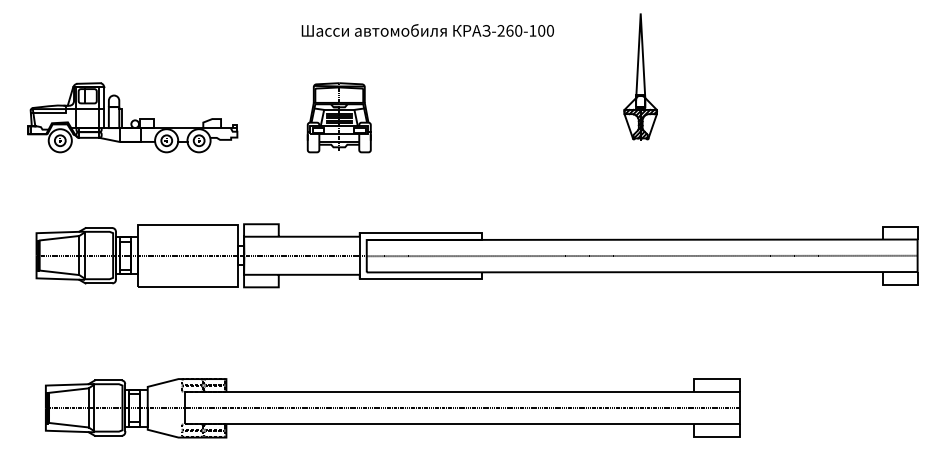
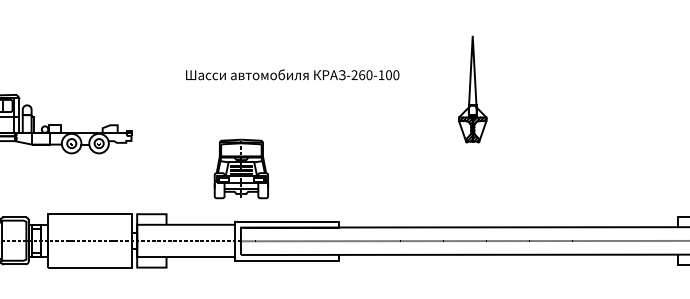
text: (427, 30) -> (292, 74), moved
part: (338, 117) -> (240, 168), moved

